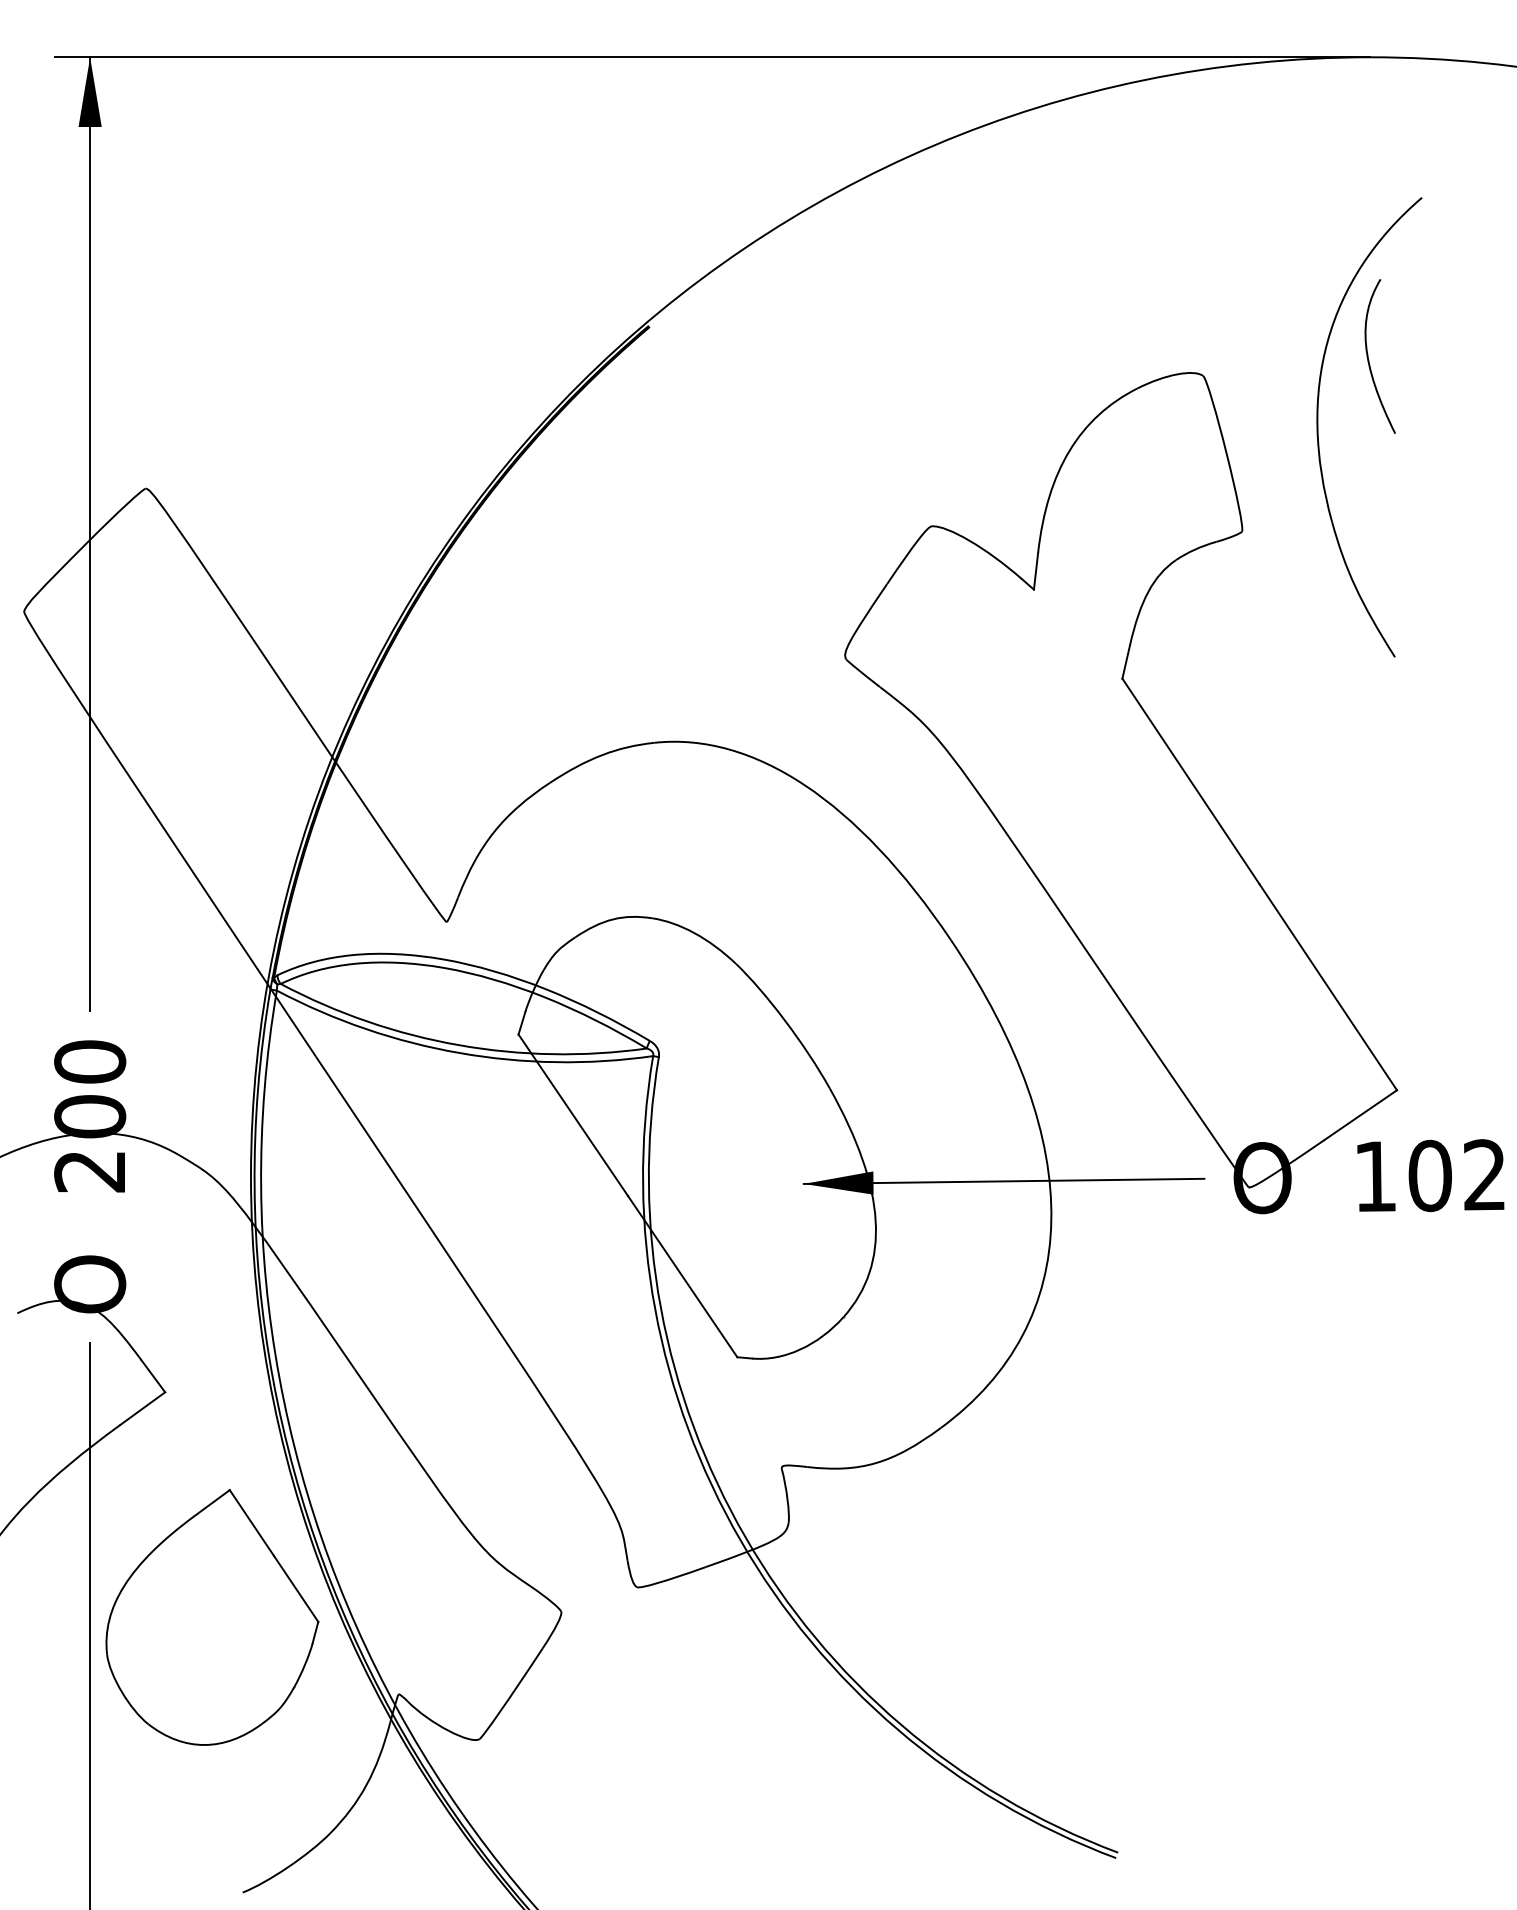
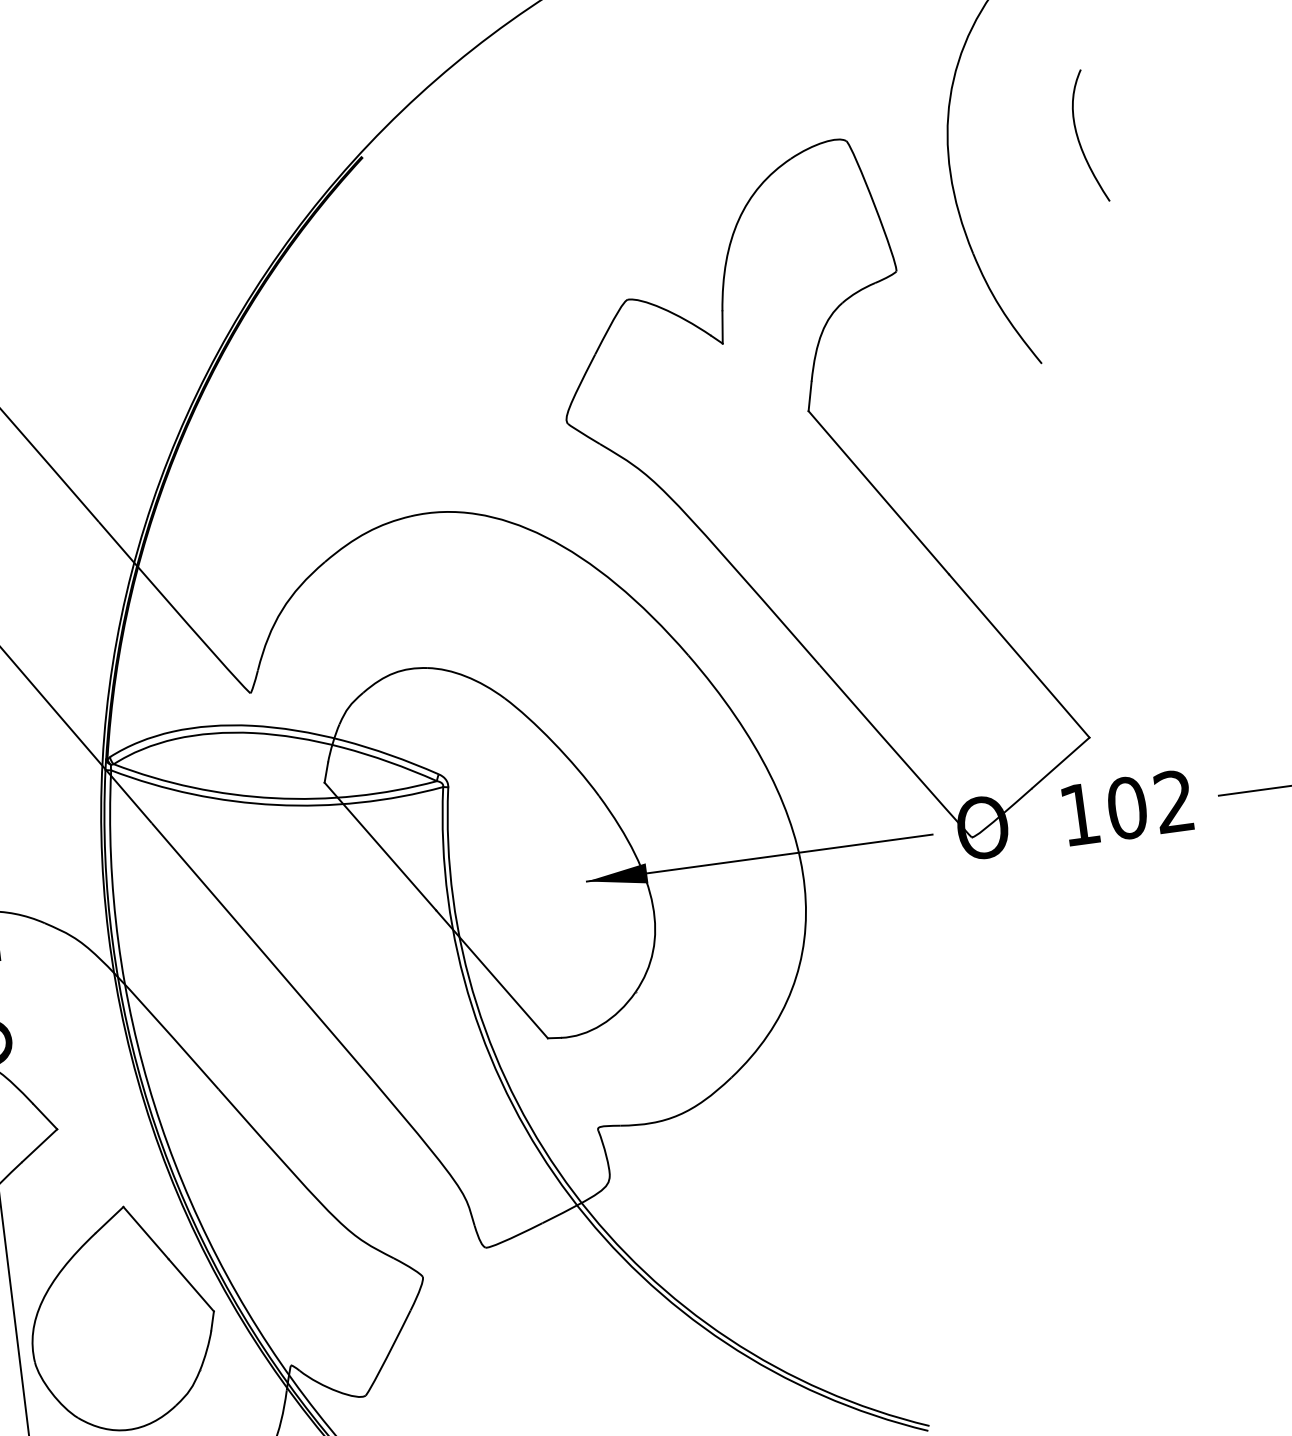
curve: (1369, 360) -> (1079, 140), moved

